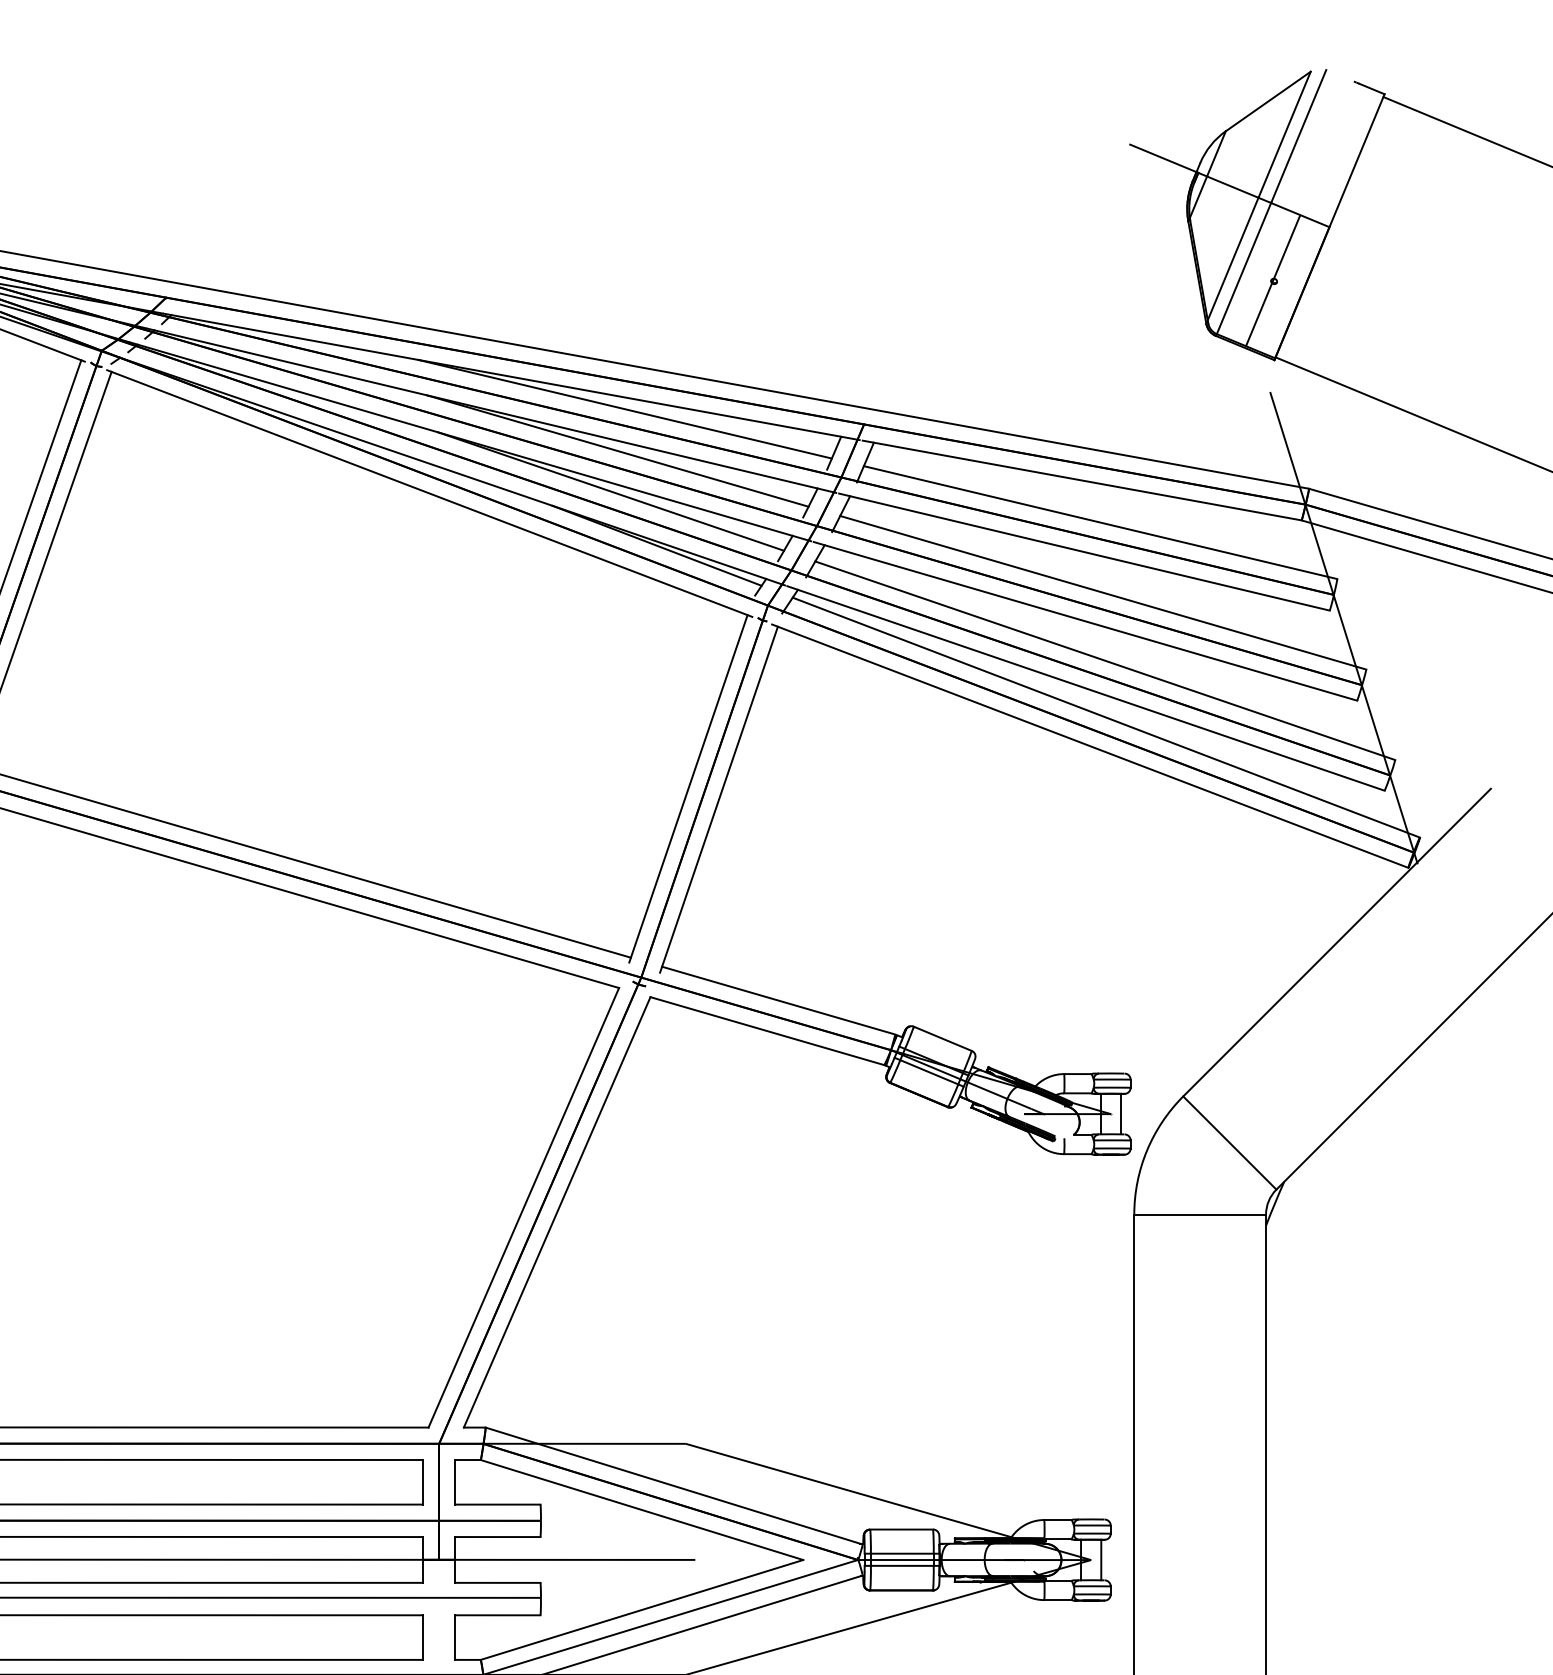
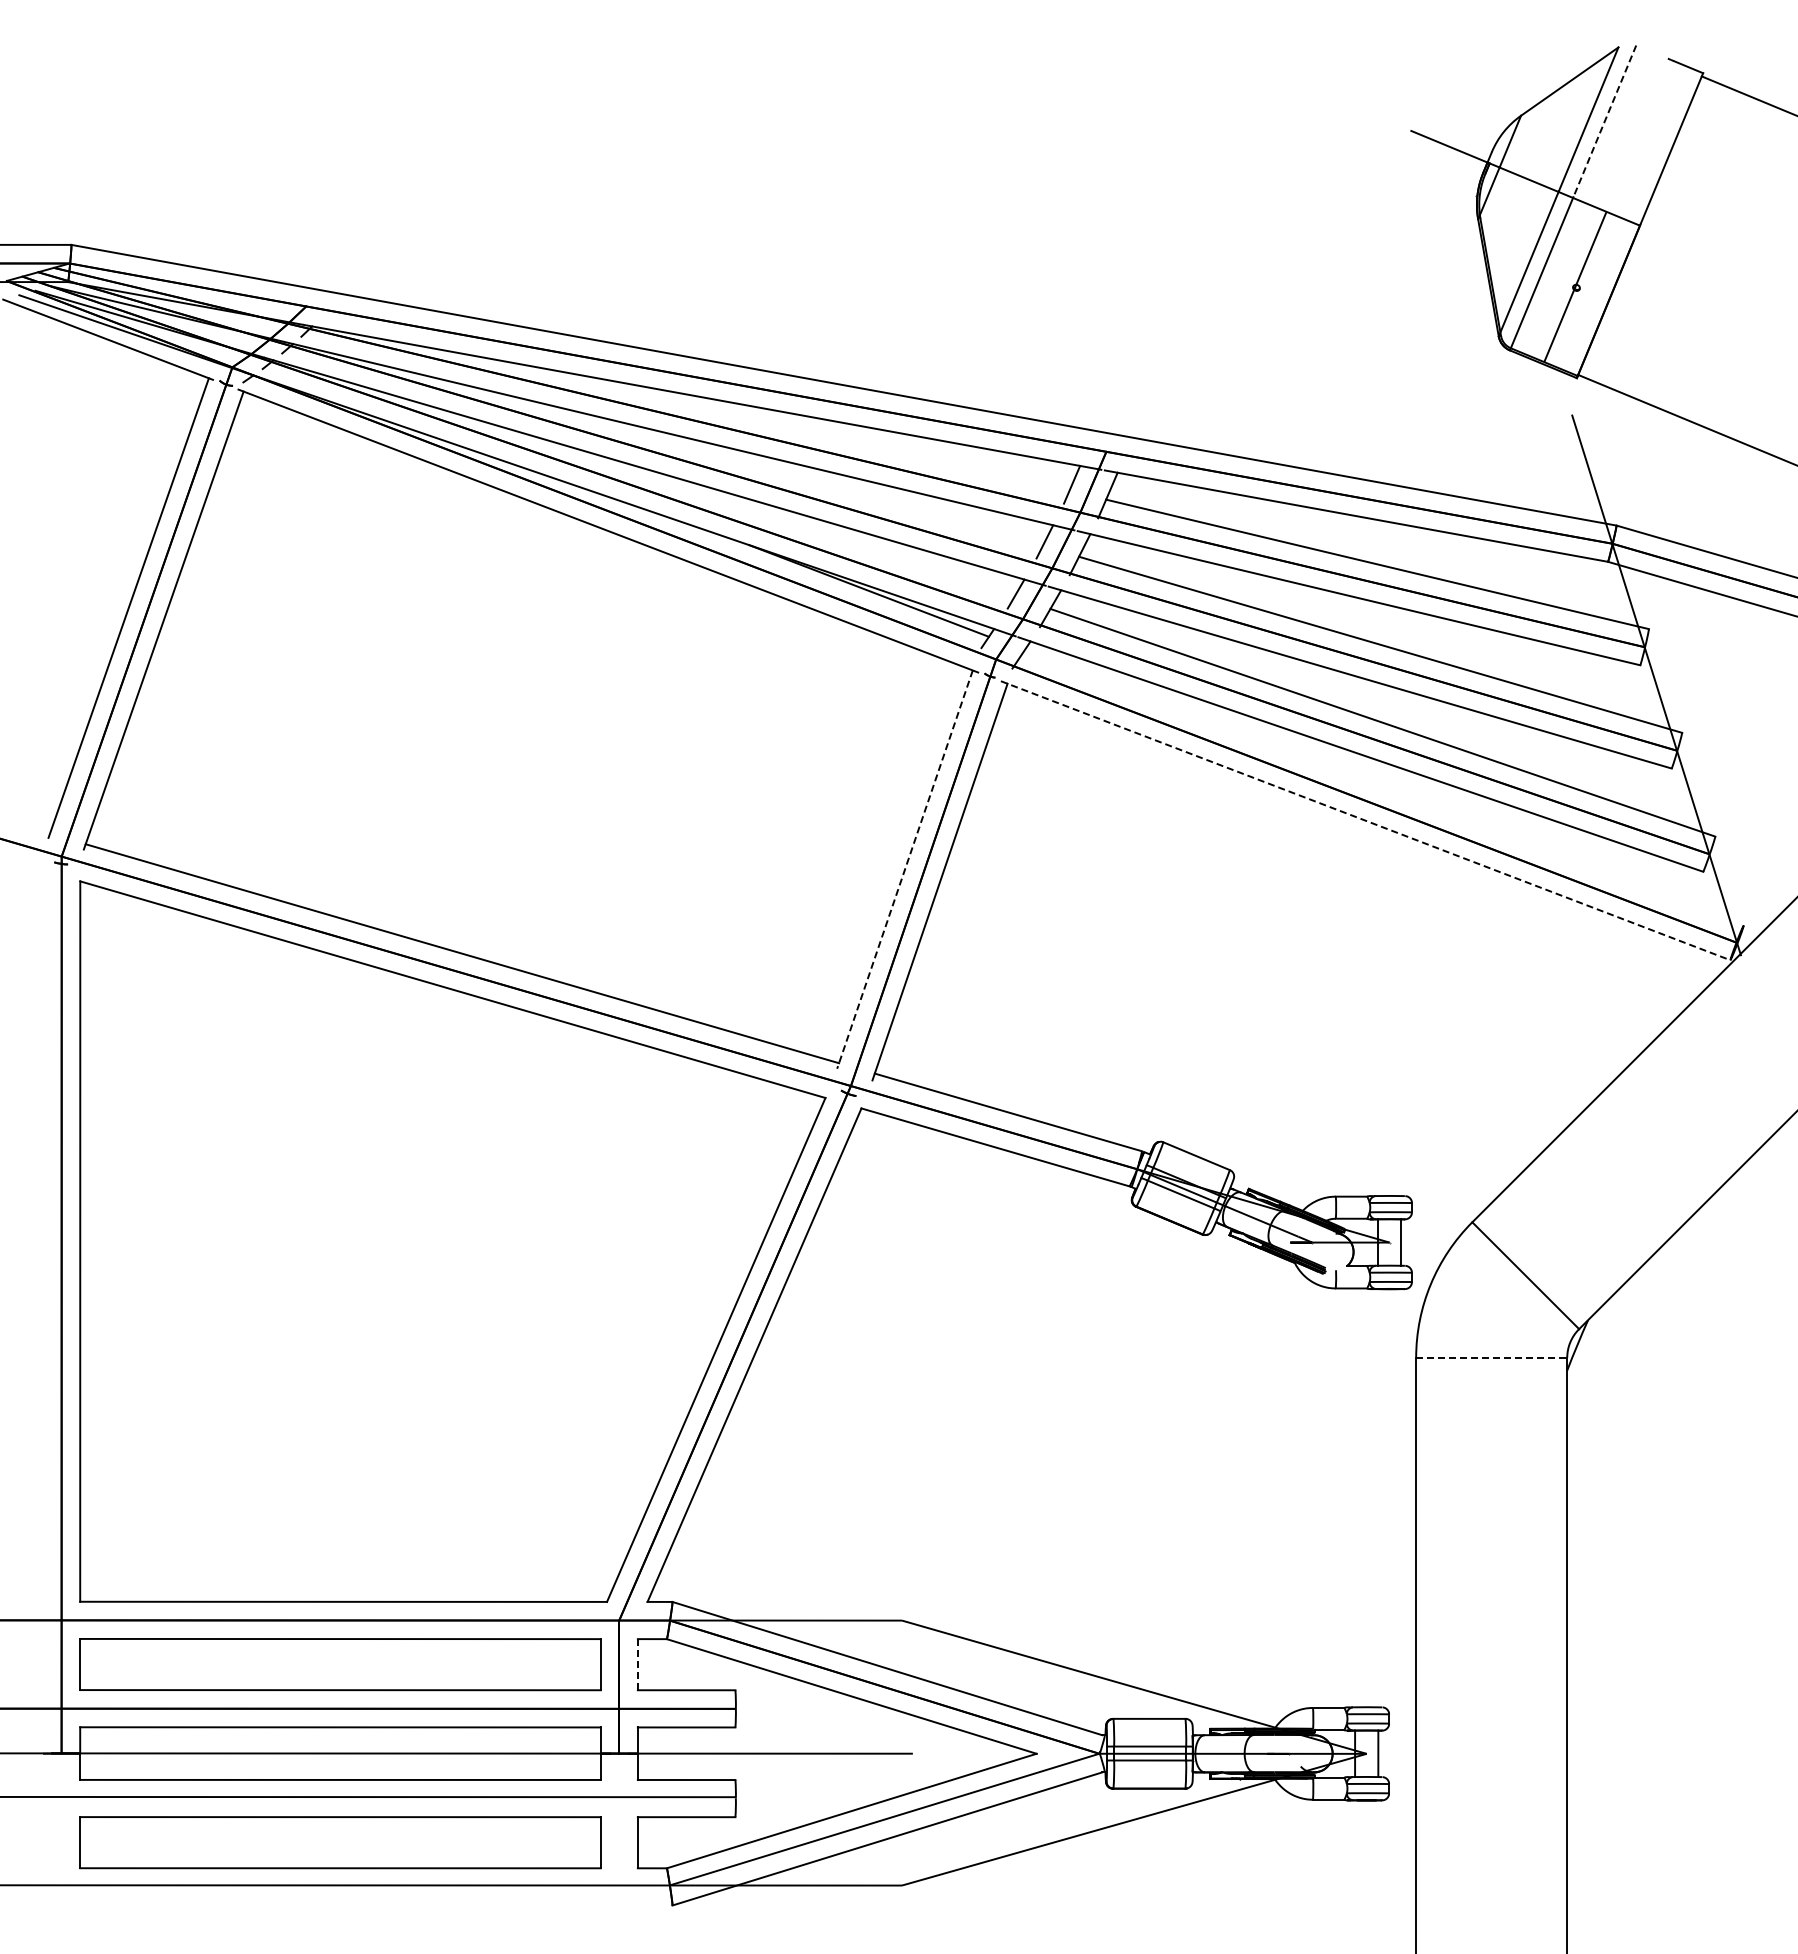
line: (1298, 136) -> (1604, 121), solid -> dashed
line: (625, 408) -> (832, 433), removed
line: (617, 451) -> (823, 482), removed
line: (611, 491) -> (816, 528), removed
line: (1105, 717) -> (1383, 787), removed
line: (1090, 745) -> (1365, 820), solid -> dashed
line: (688, 789) -> (904, 870), solid -> dashed
line: (1199, 1214) -> (1491, 1357), solid -> dashed
line: (455, 1482) -> (637, 1664), solid -> dashed

